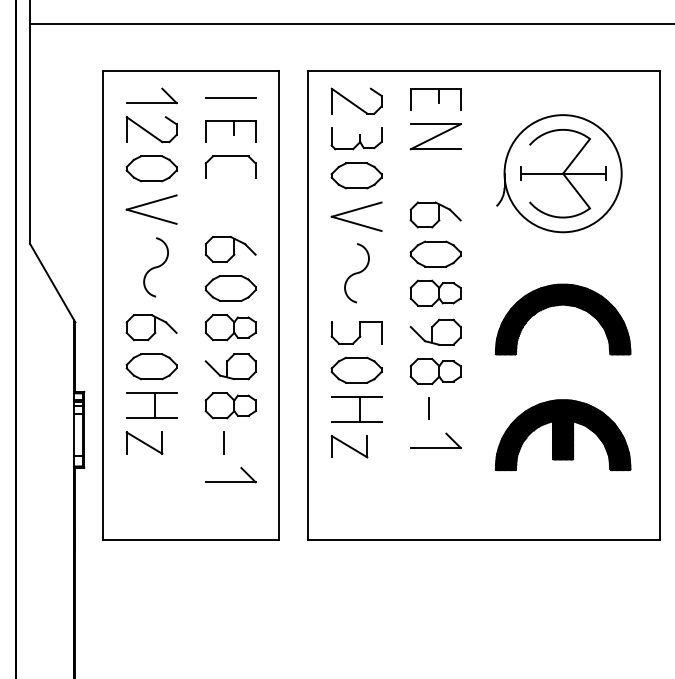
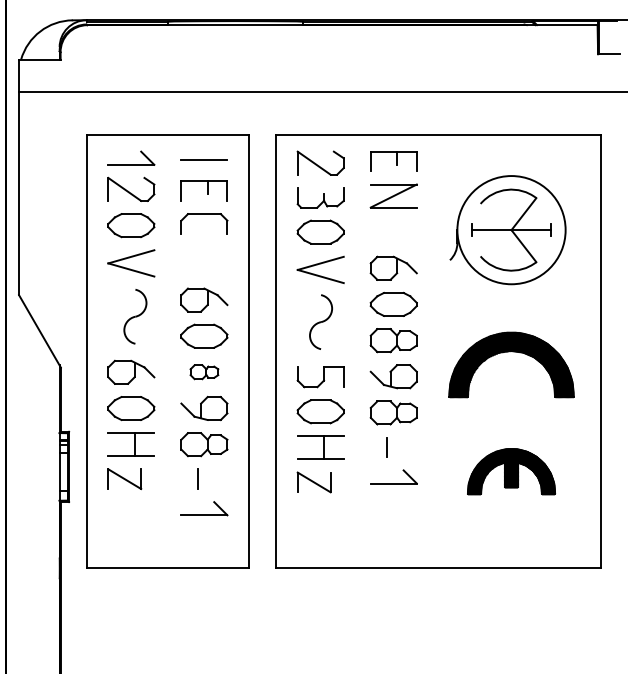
part: (230, 326) -> (204, 371), size x0.6
part: (563, 434) -> (511, 471), size x0.7

